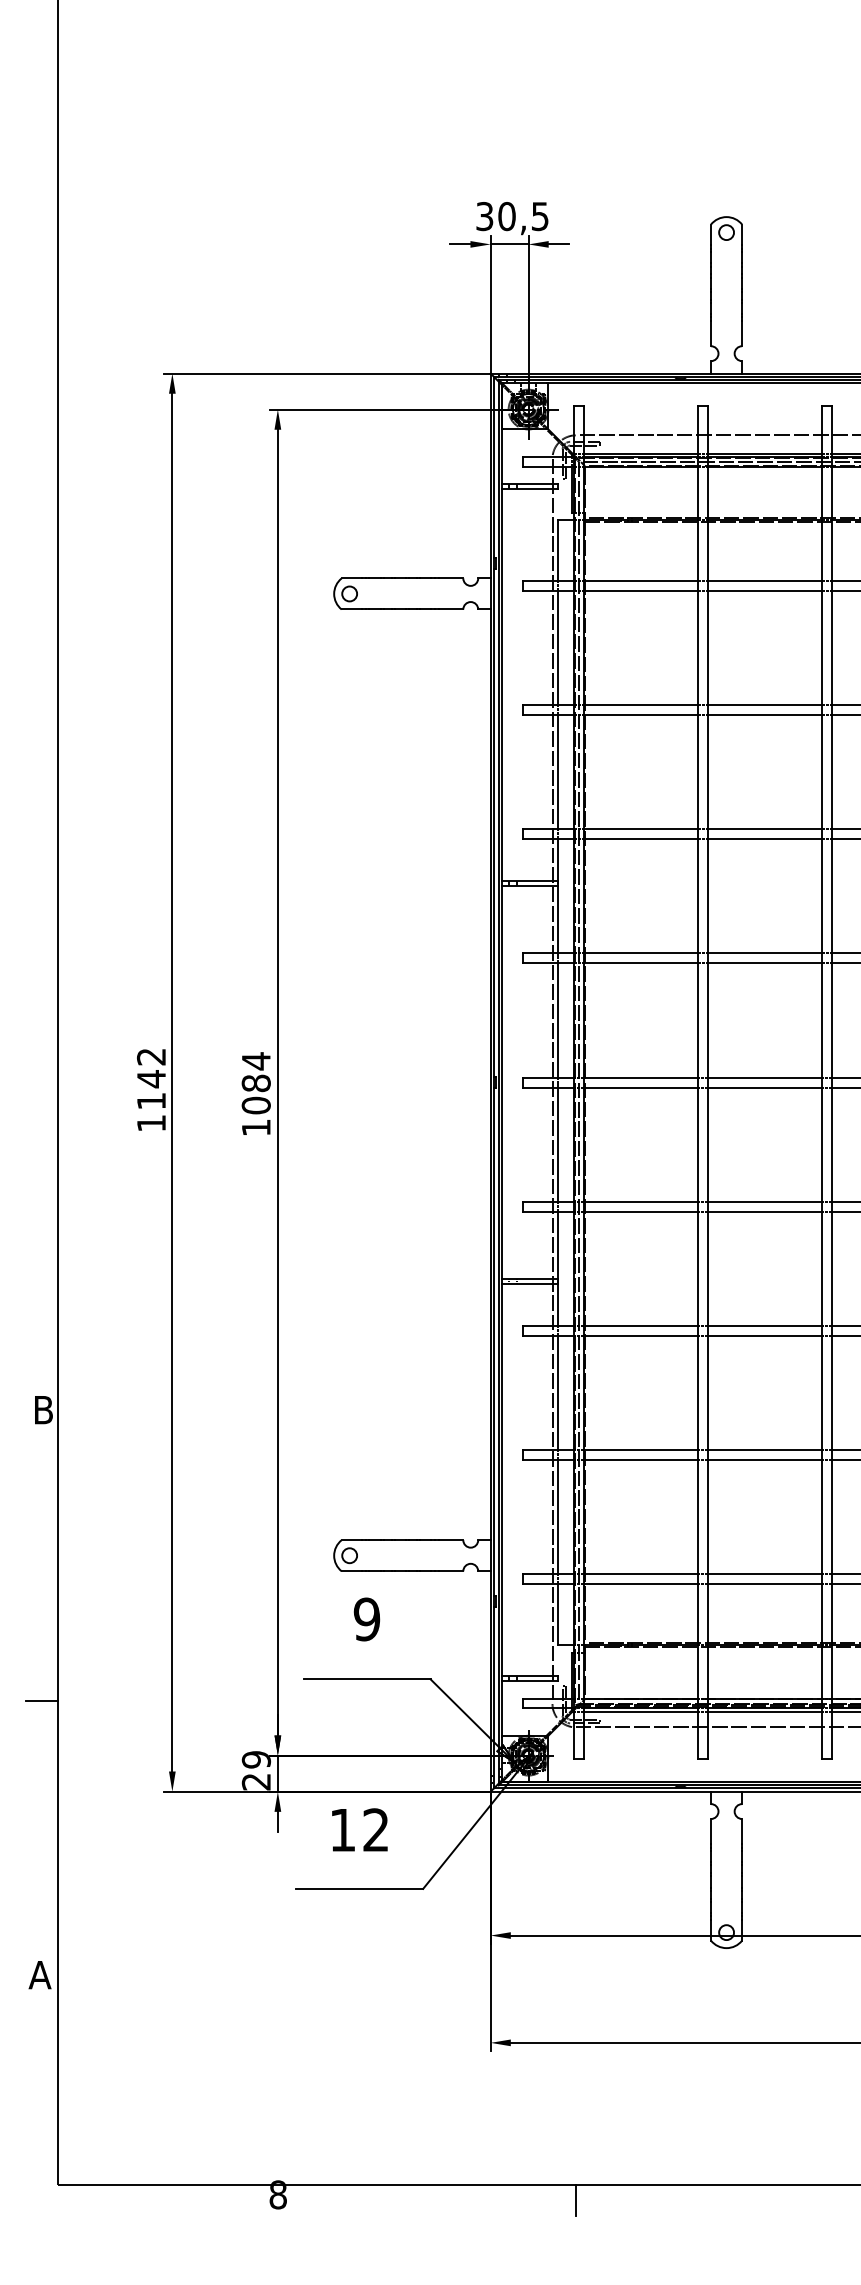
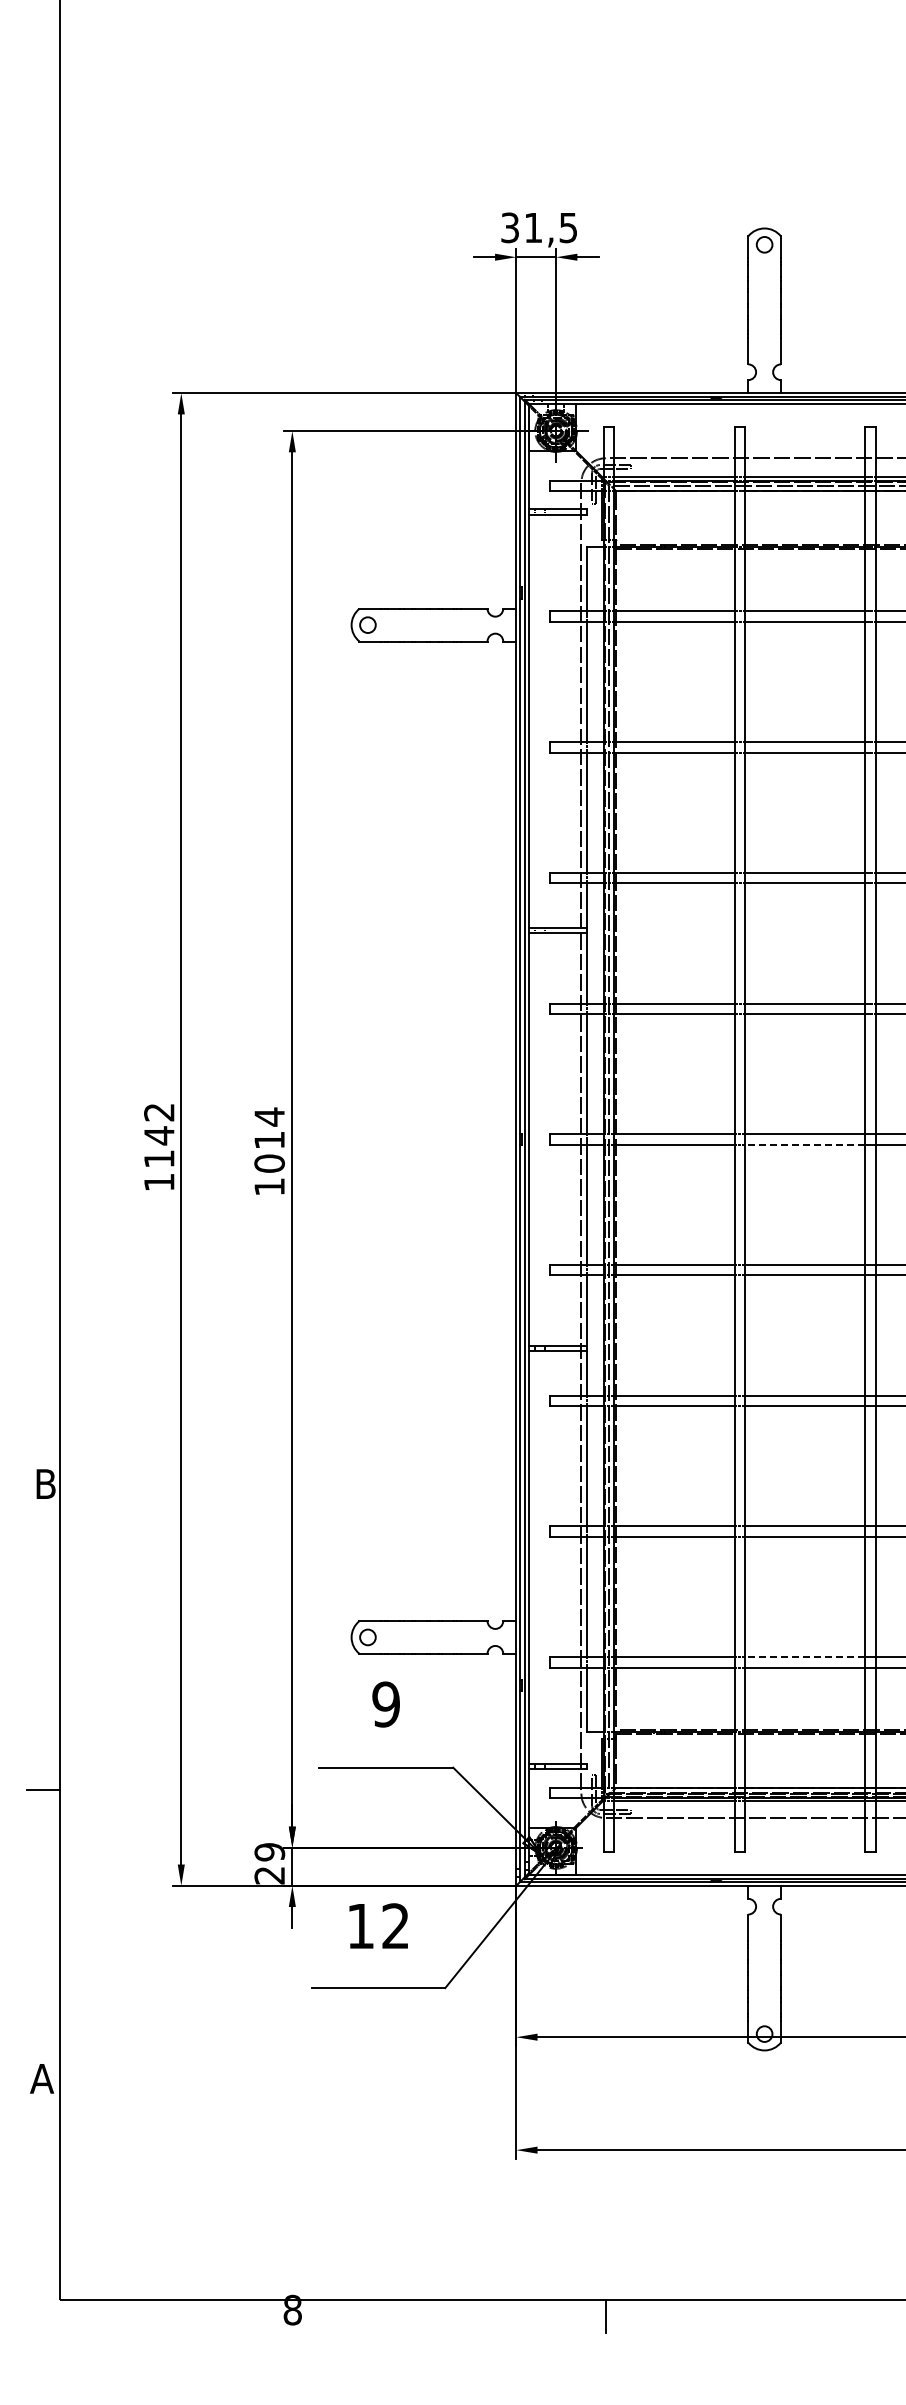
text: (506, 216) -> (533, 227), 30,5 -> 31,5
text: (256, 1083) -> (269, 1140), 1084 -> 1014
line: (764, 1087) -> (804, 1144), solid -> dashed
line: (764, 1574) -> (804, 1657), solid -> dashed

